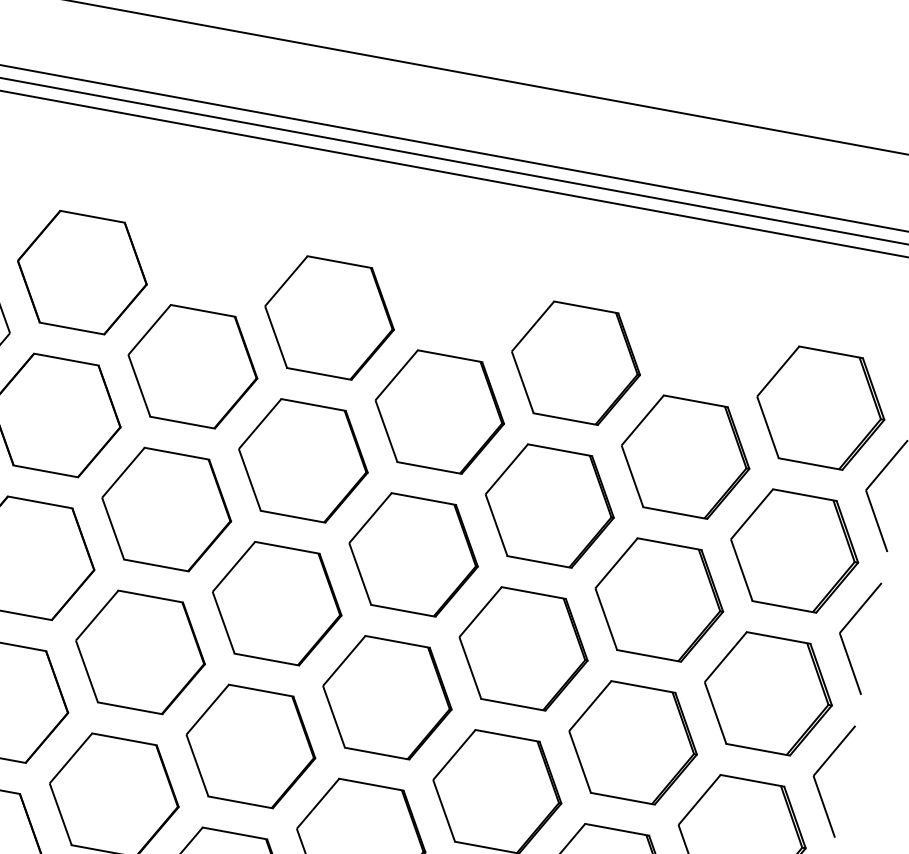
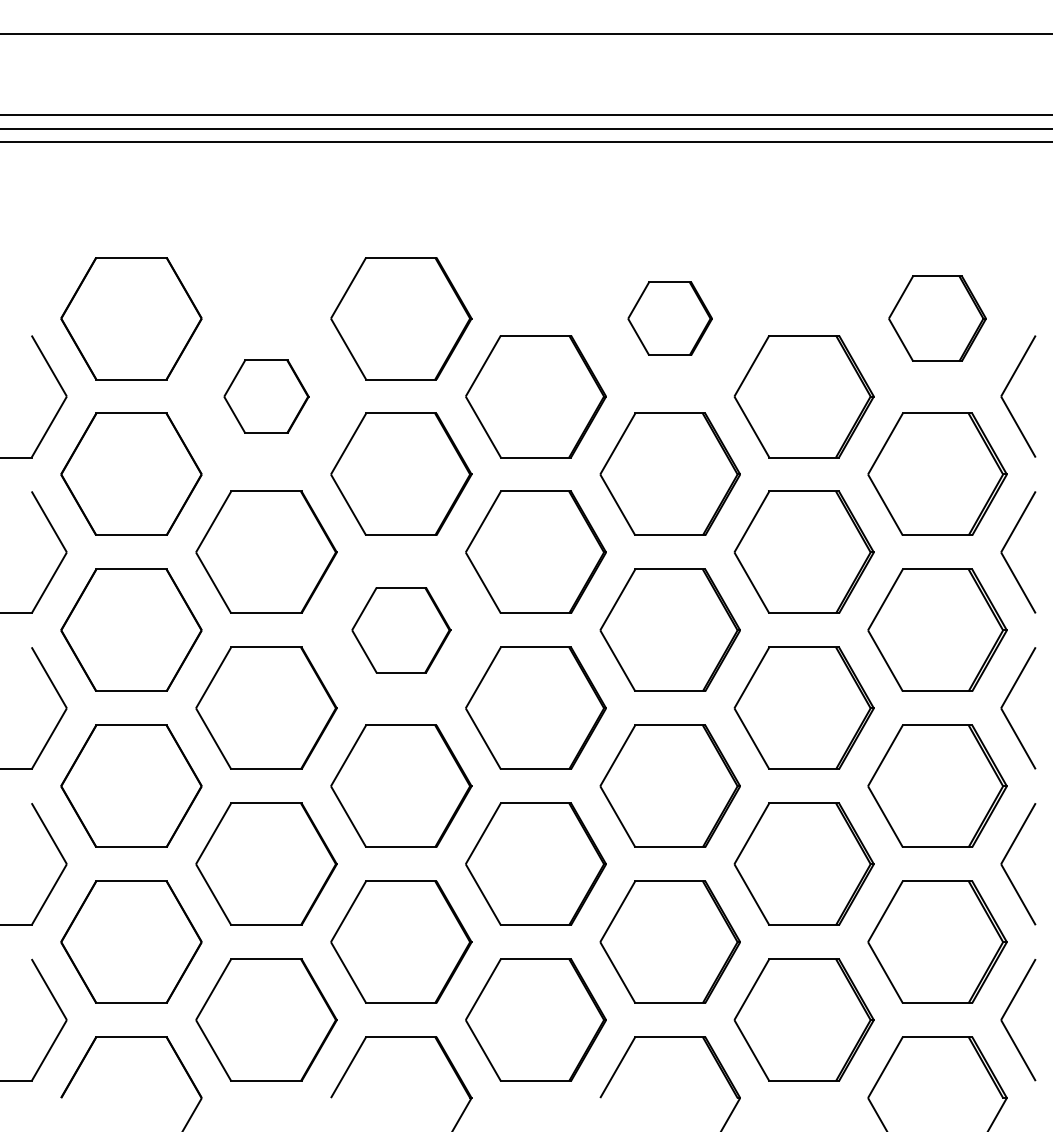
part: (575, 363) -> (669, 318), size x0.6
part: (192, 366) -> (266, 396), size x0.6
part: (820, 408) -> (937, 318), size x0.7
part: (277, 602) -> (401, 629), size x0.7

